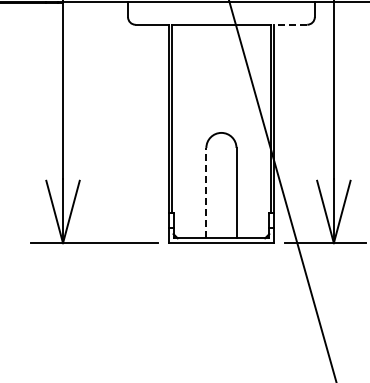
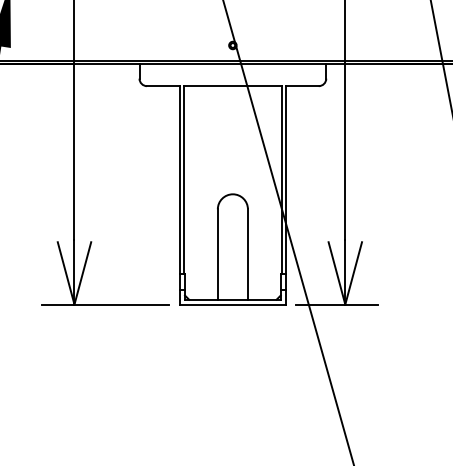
line: (291, 25) -> (302, 86), dashed -> solid
line: (206, 193) -> (217, 254), dashed -> solid

